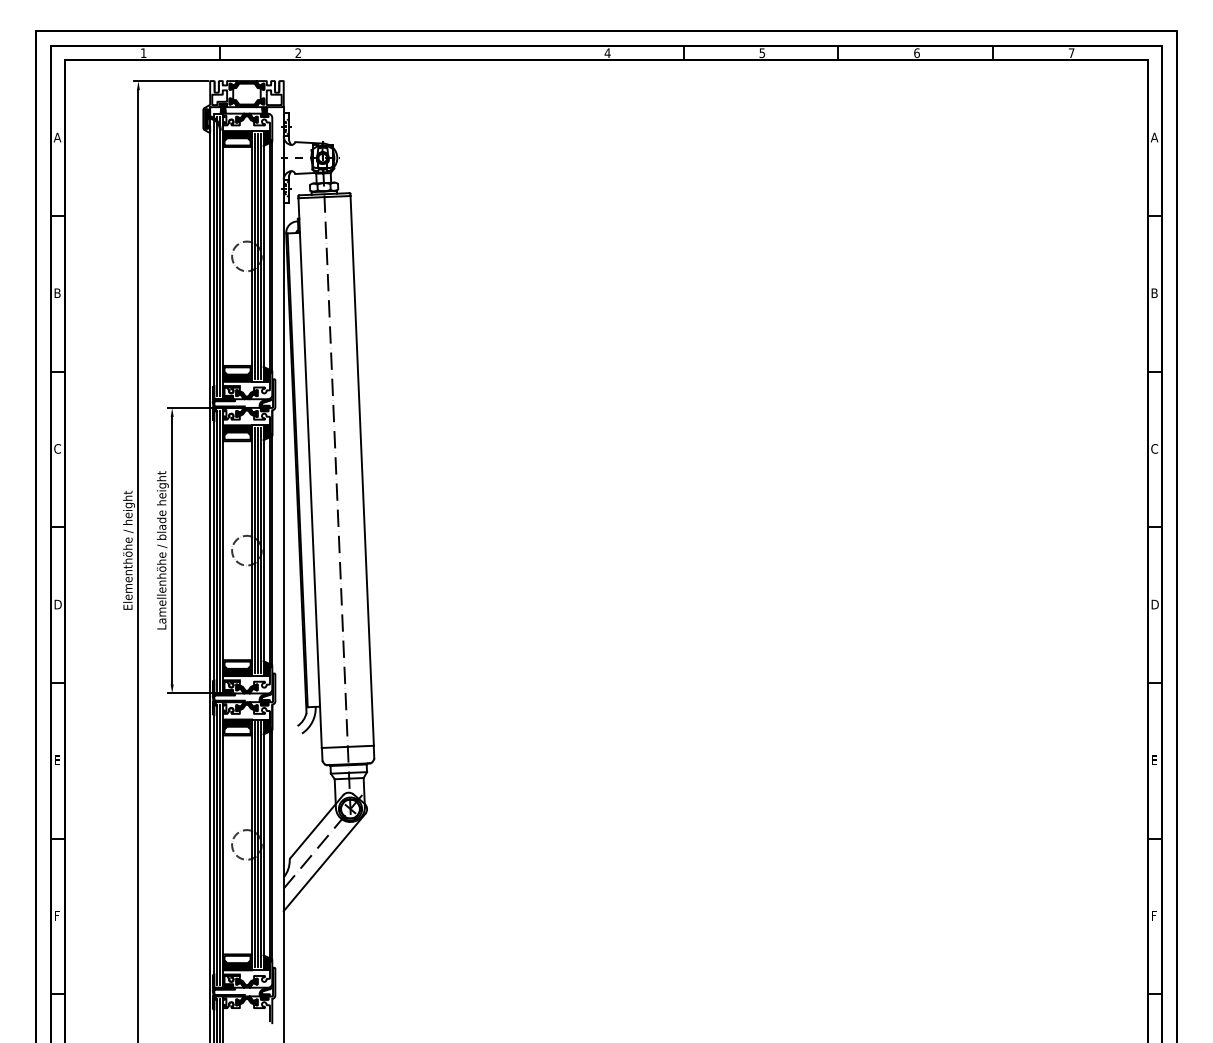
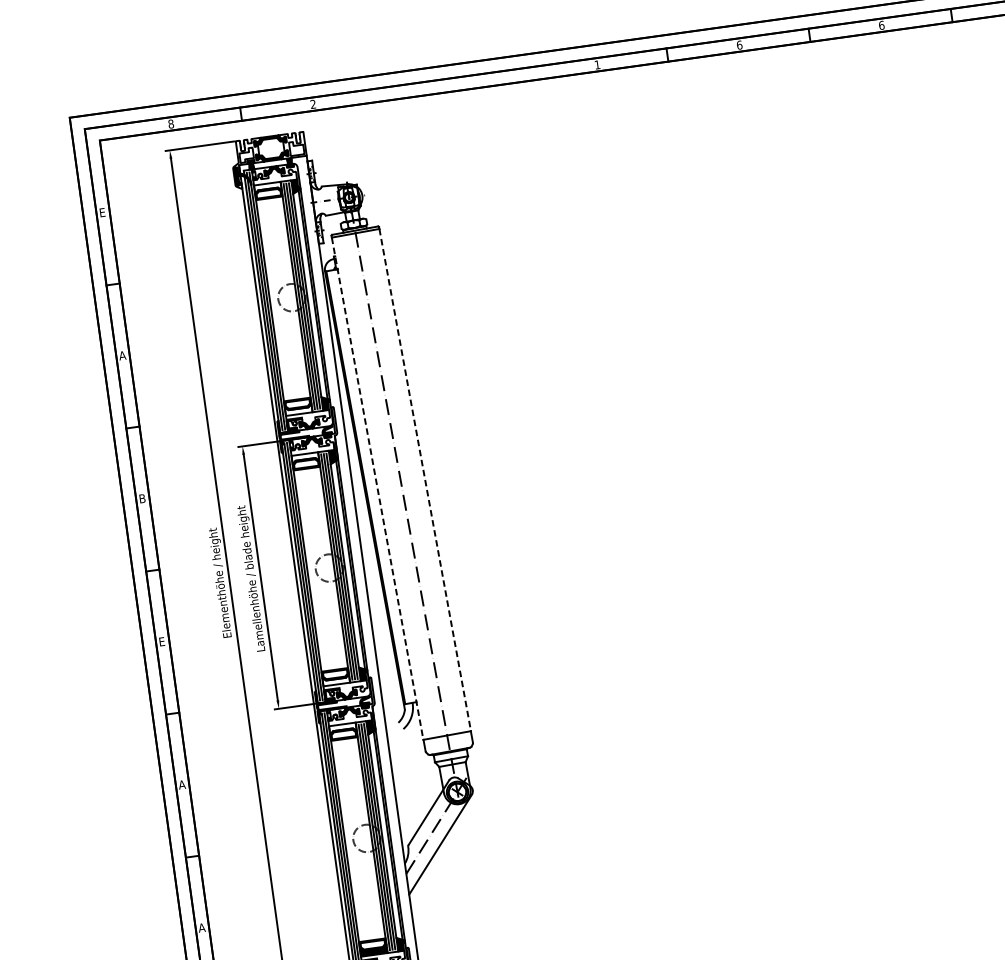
text: (607, 52) -> (597, 64), 4 -> 1
text: (143, 53) -> (171, 124), 1 -> 8
text: (762, 53) -> (739, 45), 5 -> 6
fill: (237, 135) -> (267, 187), removed
text: (57, 137) -> (102, 212), A -> E
text: (57, 292) -> (122, 354), B -> A
fill: (237, 376) -> (298, 409), removed
fill: (237, 429) -> (305, 457), removed
text: (57, 448) -> (142, 498), C -> B
line: (362, 471) -> (425, 480), solid -> dashed
line: (310, 473) -> (378, 489), solid -> dashed
text: (57, 604) -> (162, 641), D -> E
fill: (237, 671) -> (336, 680), removed
fill: (237, 723) -> (342, 728), removed
text: (57, 759) -> (181, 784), E -> A
text: (57, 915) -> (201, 927), F -> A

